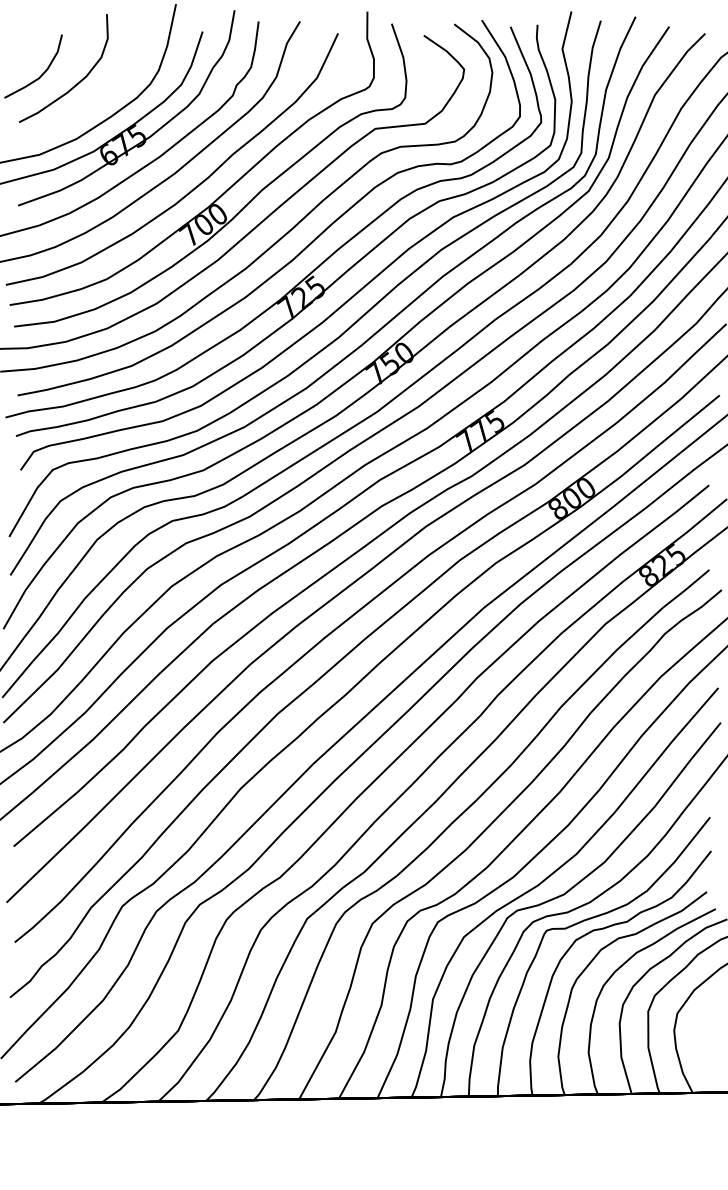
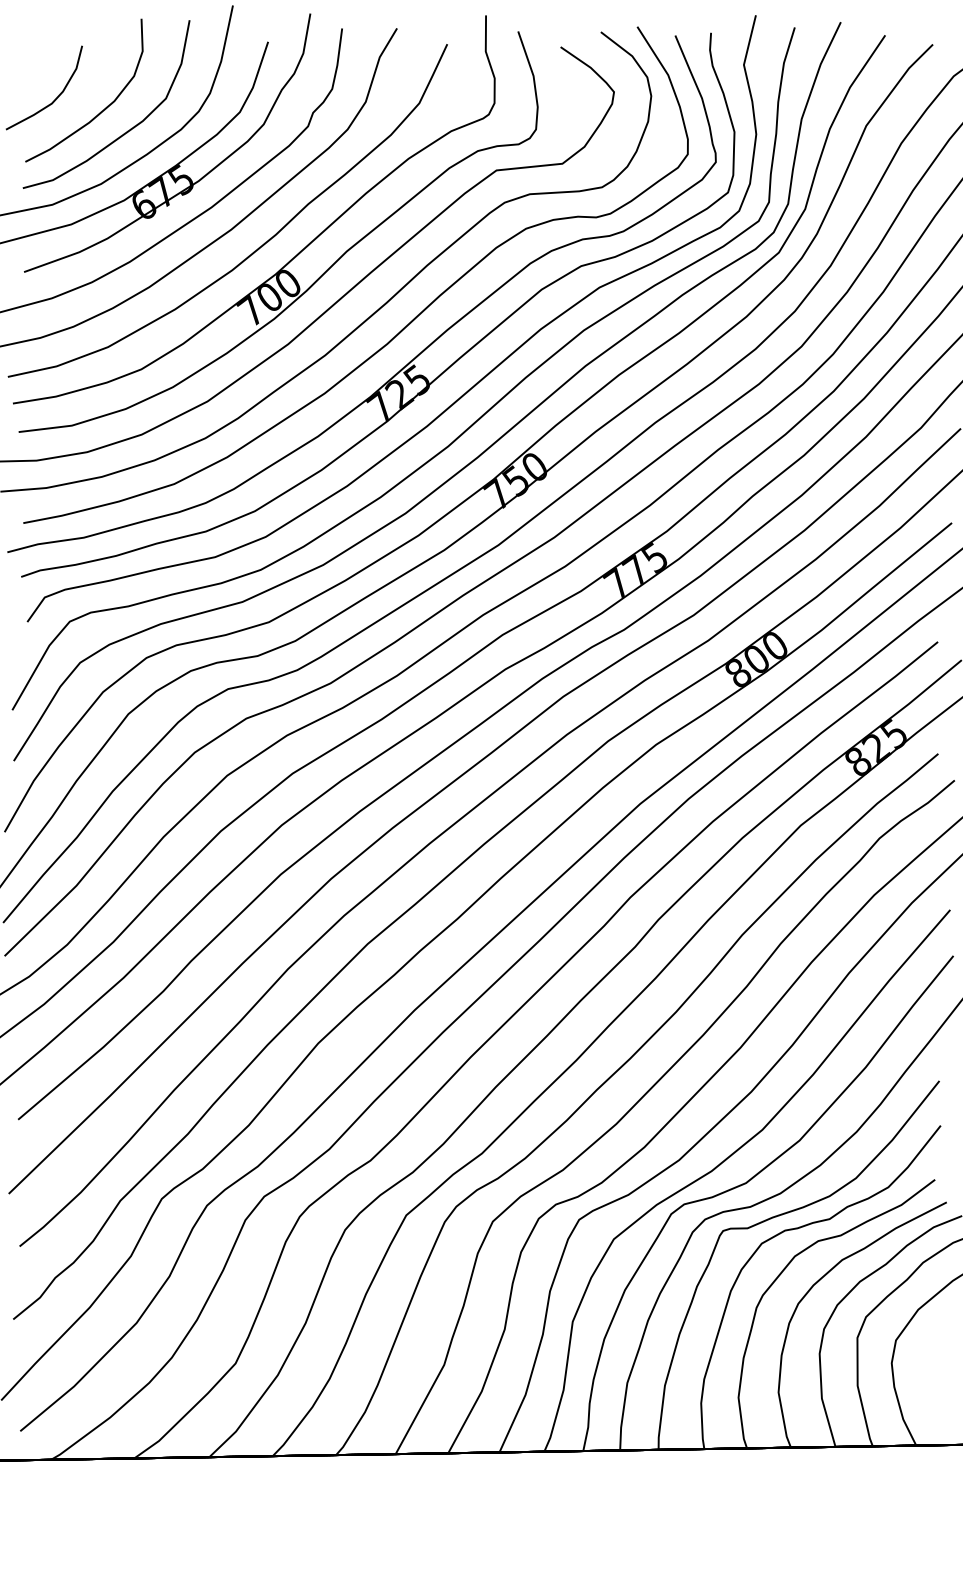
part: (96, 98) -> (127, 130), added

